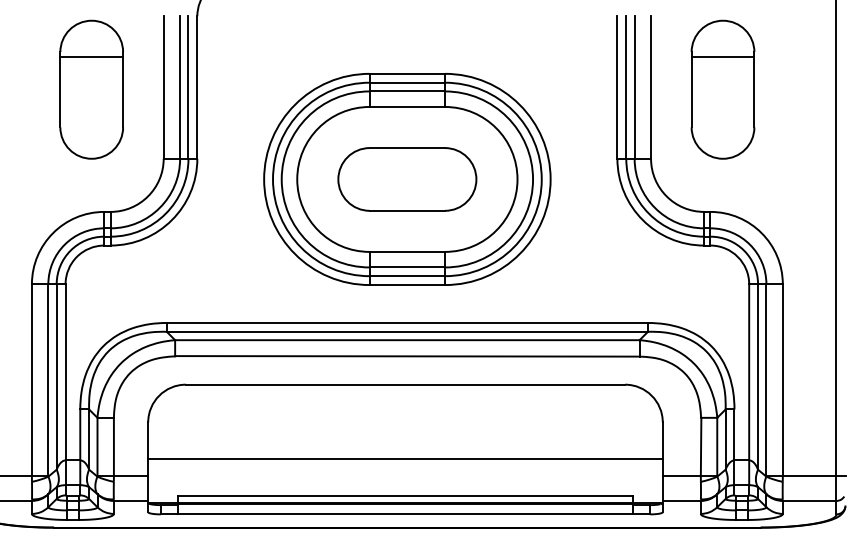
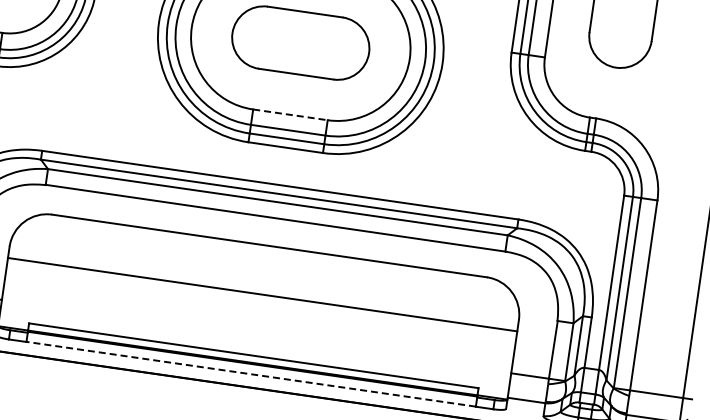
line: (407, 251) -> (290, 114), solid -> dashed
line: (405, 458) -> (262, 294), moved
line: (405, 514) -> (251, 374), solid -> dashed

